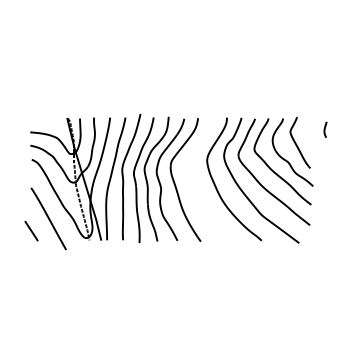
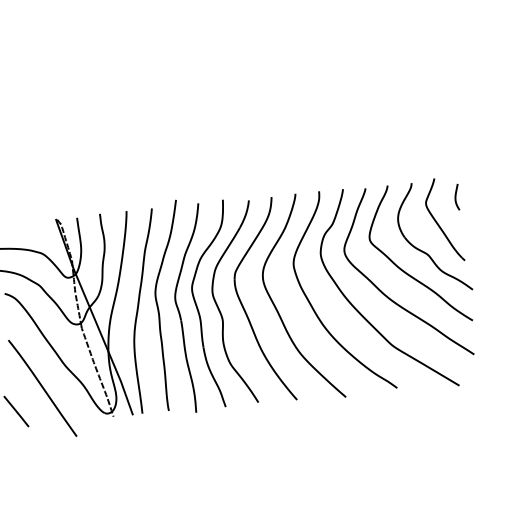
curve: (325, 129) -> (456, 196), moved
curve: (194, 183) -> (276, 305), added

